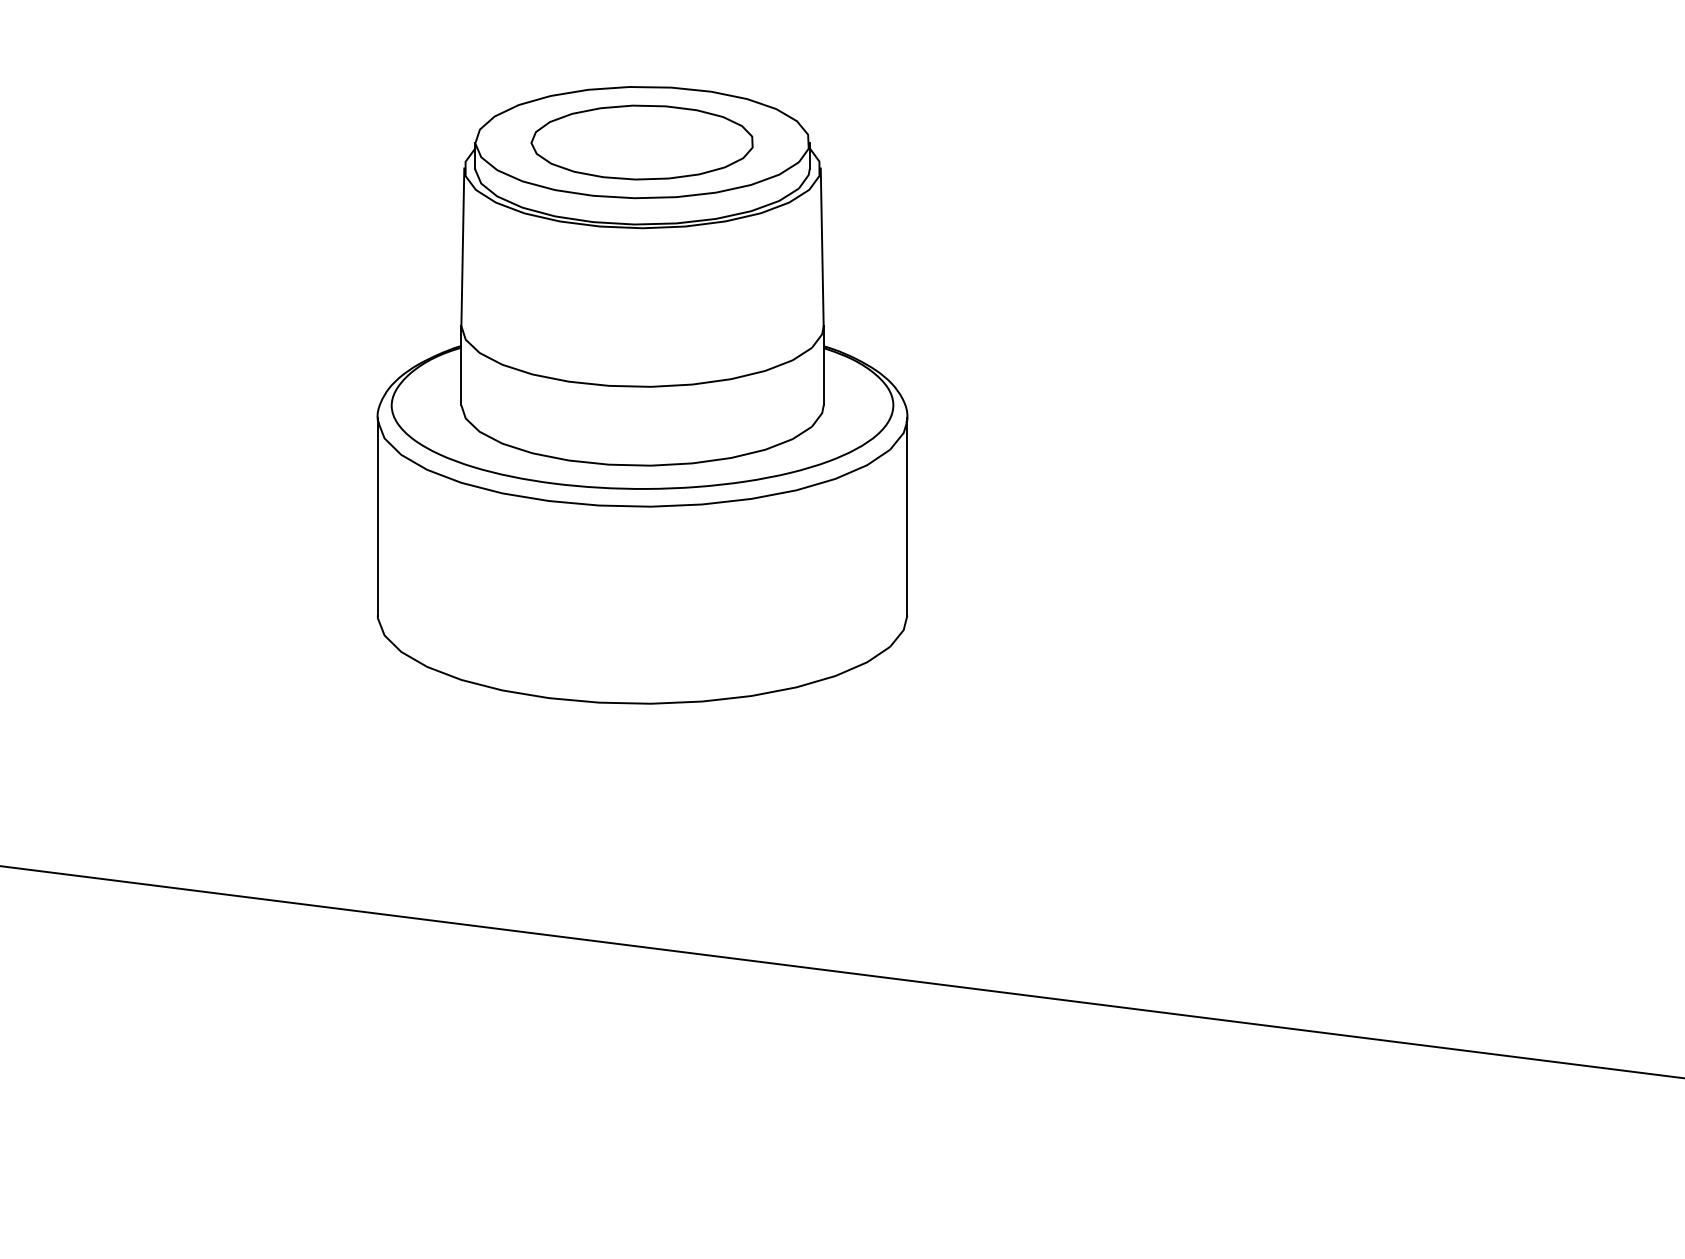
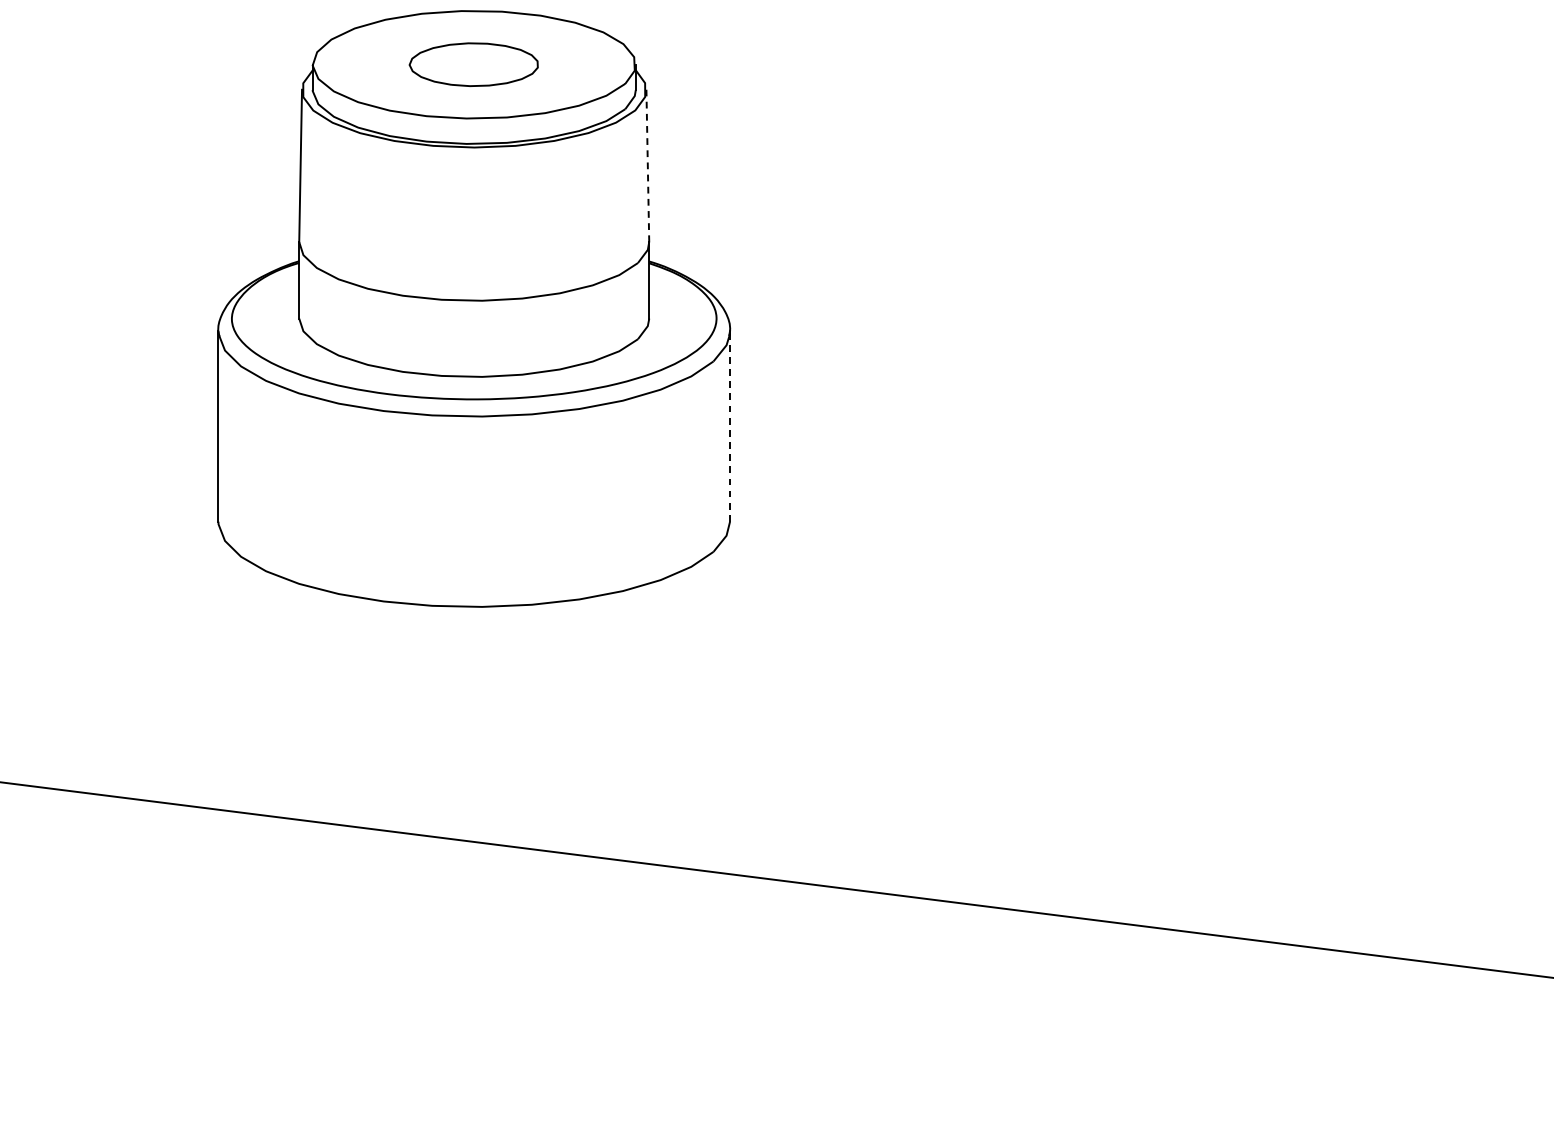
part: (641, 142) -> (473, 64), size x0.6
line: (822, 247) -> (648, 166), solid -> dashed
line: (907, 517) -> (730, 426), solid -> dashed

